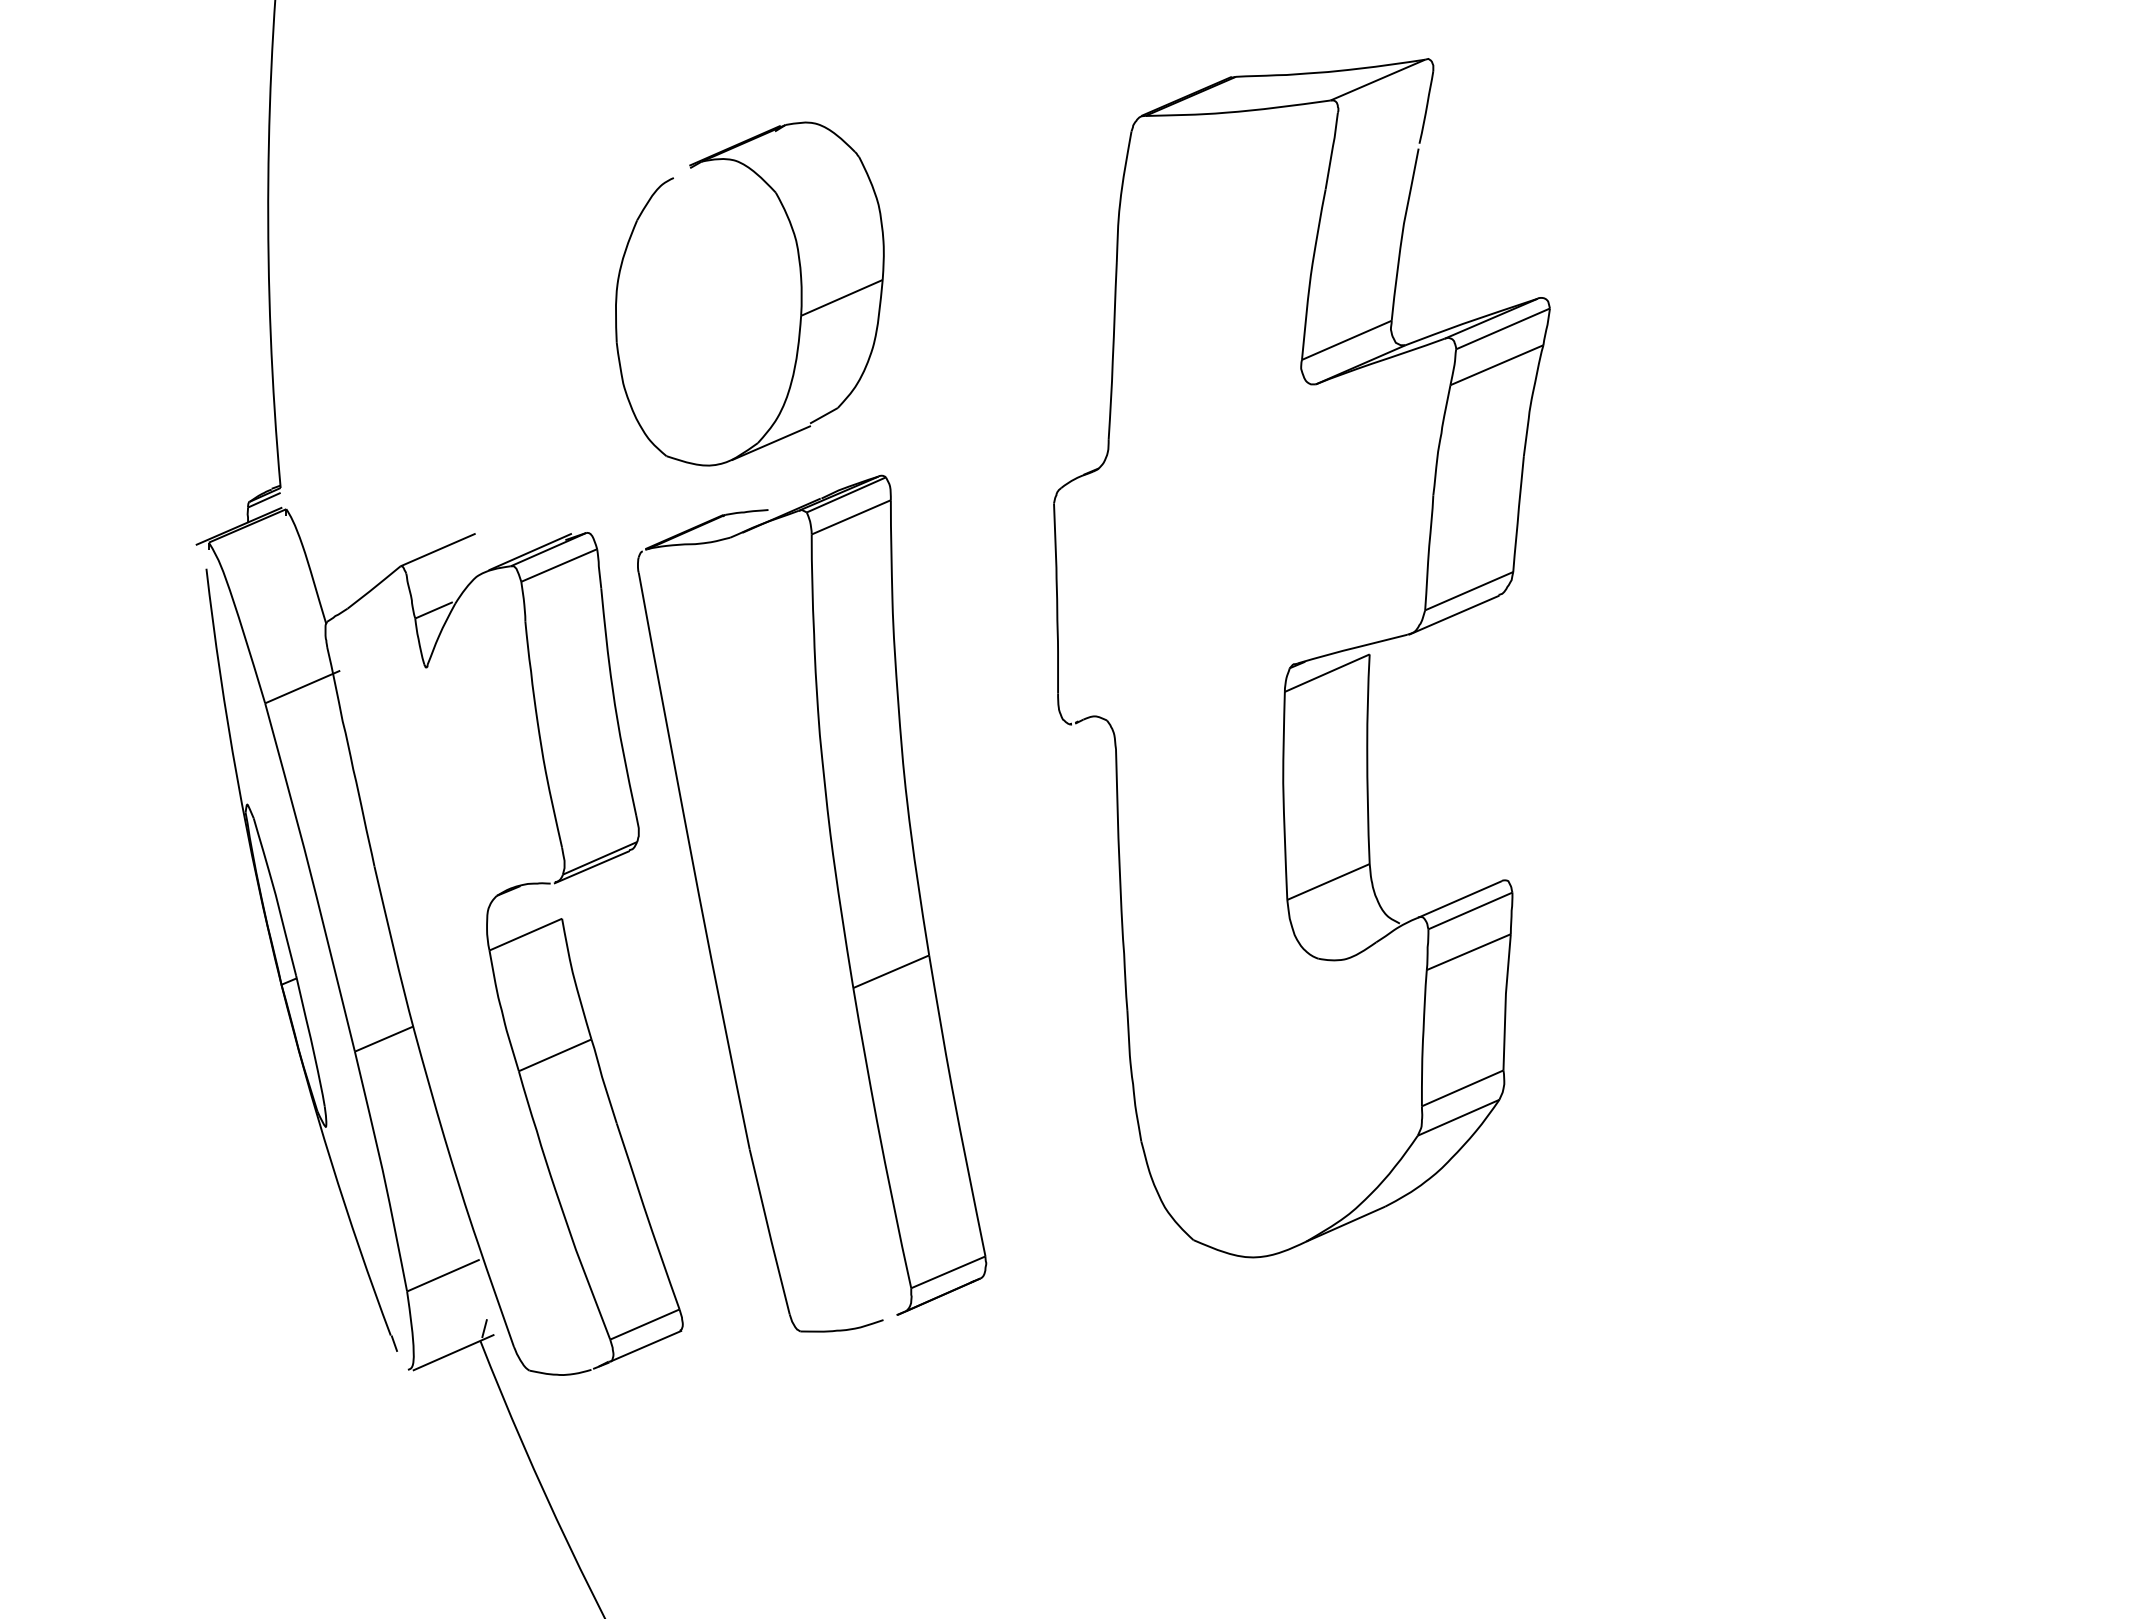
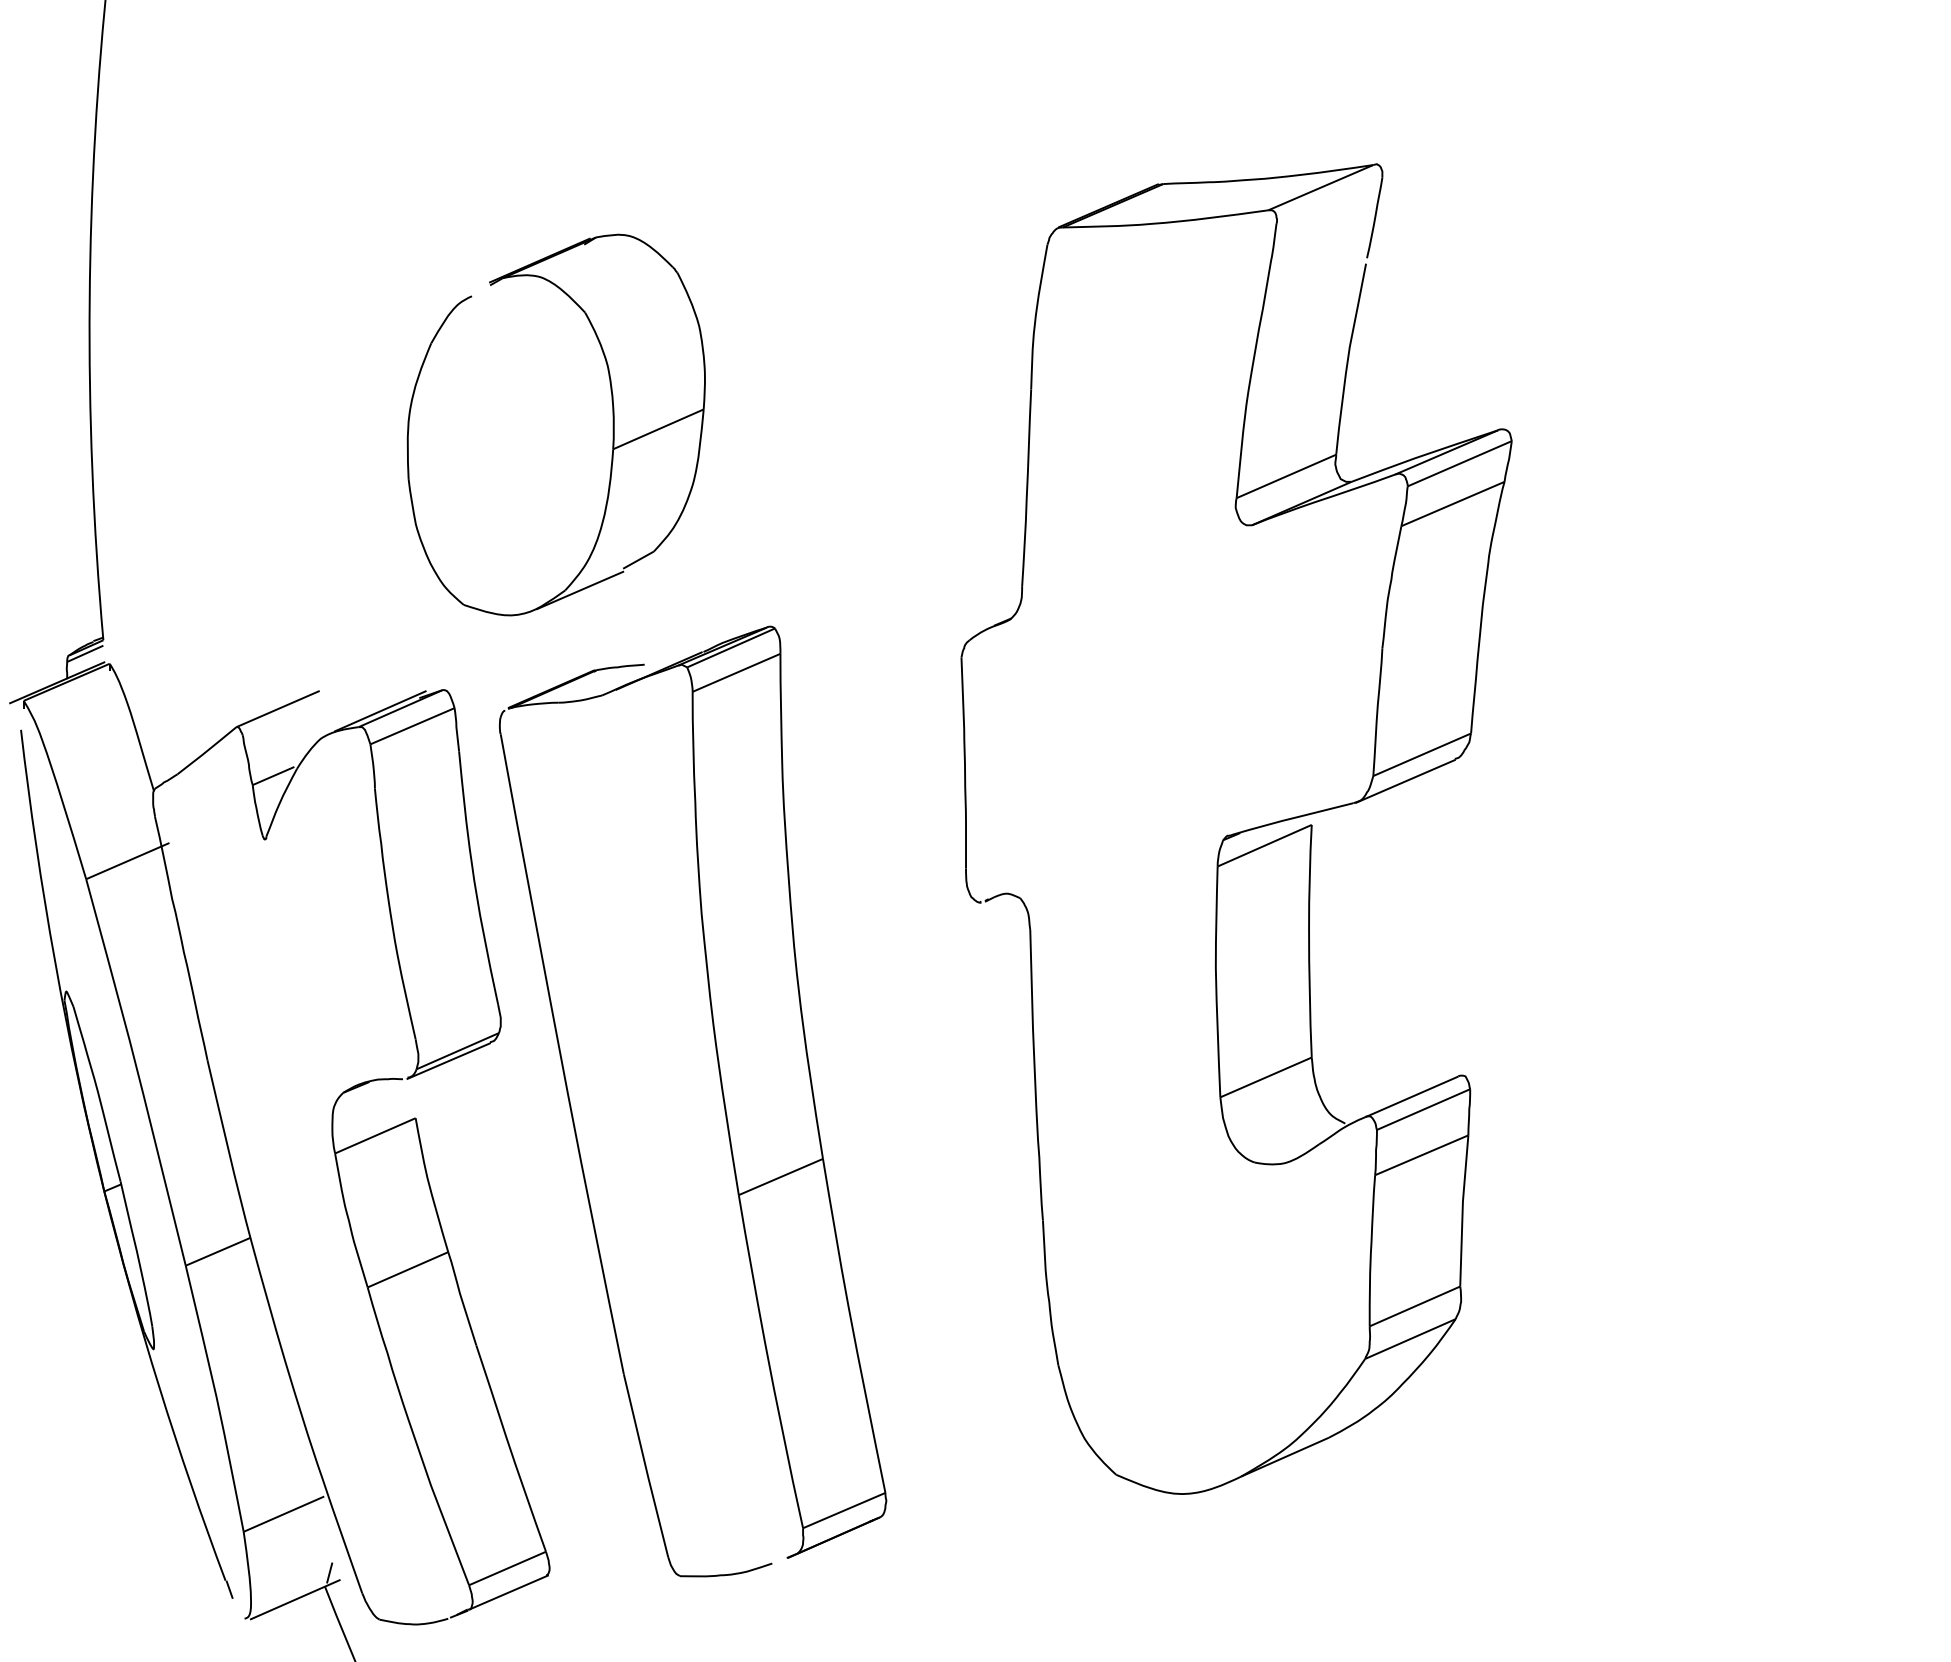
part: (800, 293) -> (612, 424), moved

